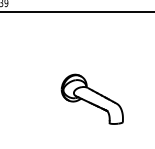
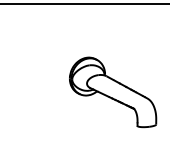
part: (91, 98) -> (112, 91), size x1.4

